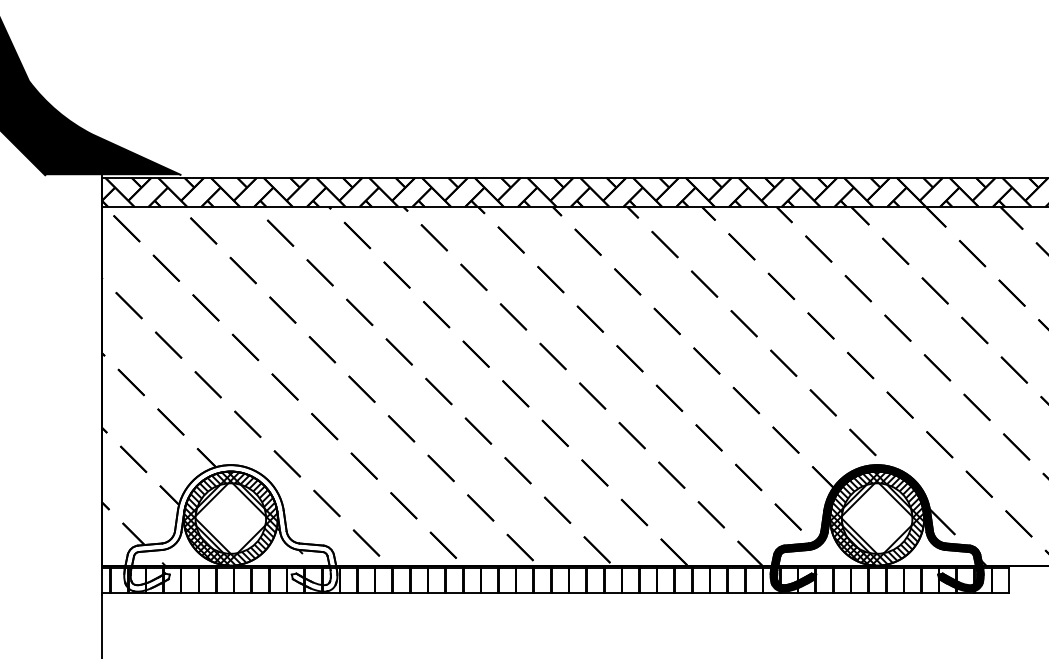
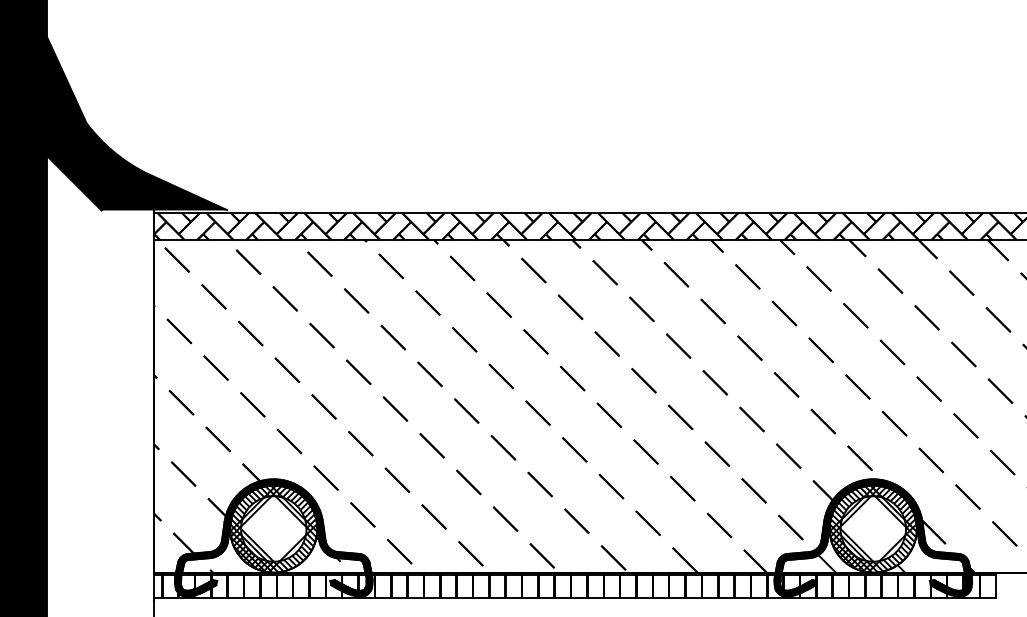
hatch: (864, 520) -> (861, 530), added
fill: (230, 527) -> (273, 537), added

